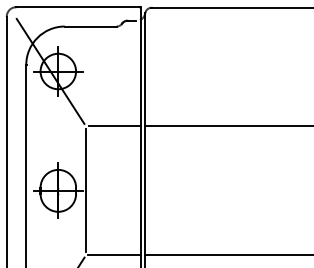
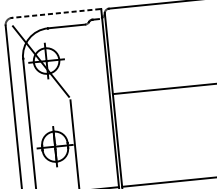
line: (78, 7) -> (56, 13), solid -> dashed
line: (114, 126) -> (90, 96), removed

